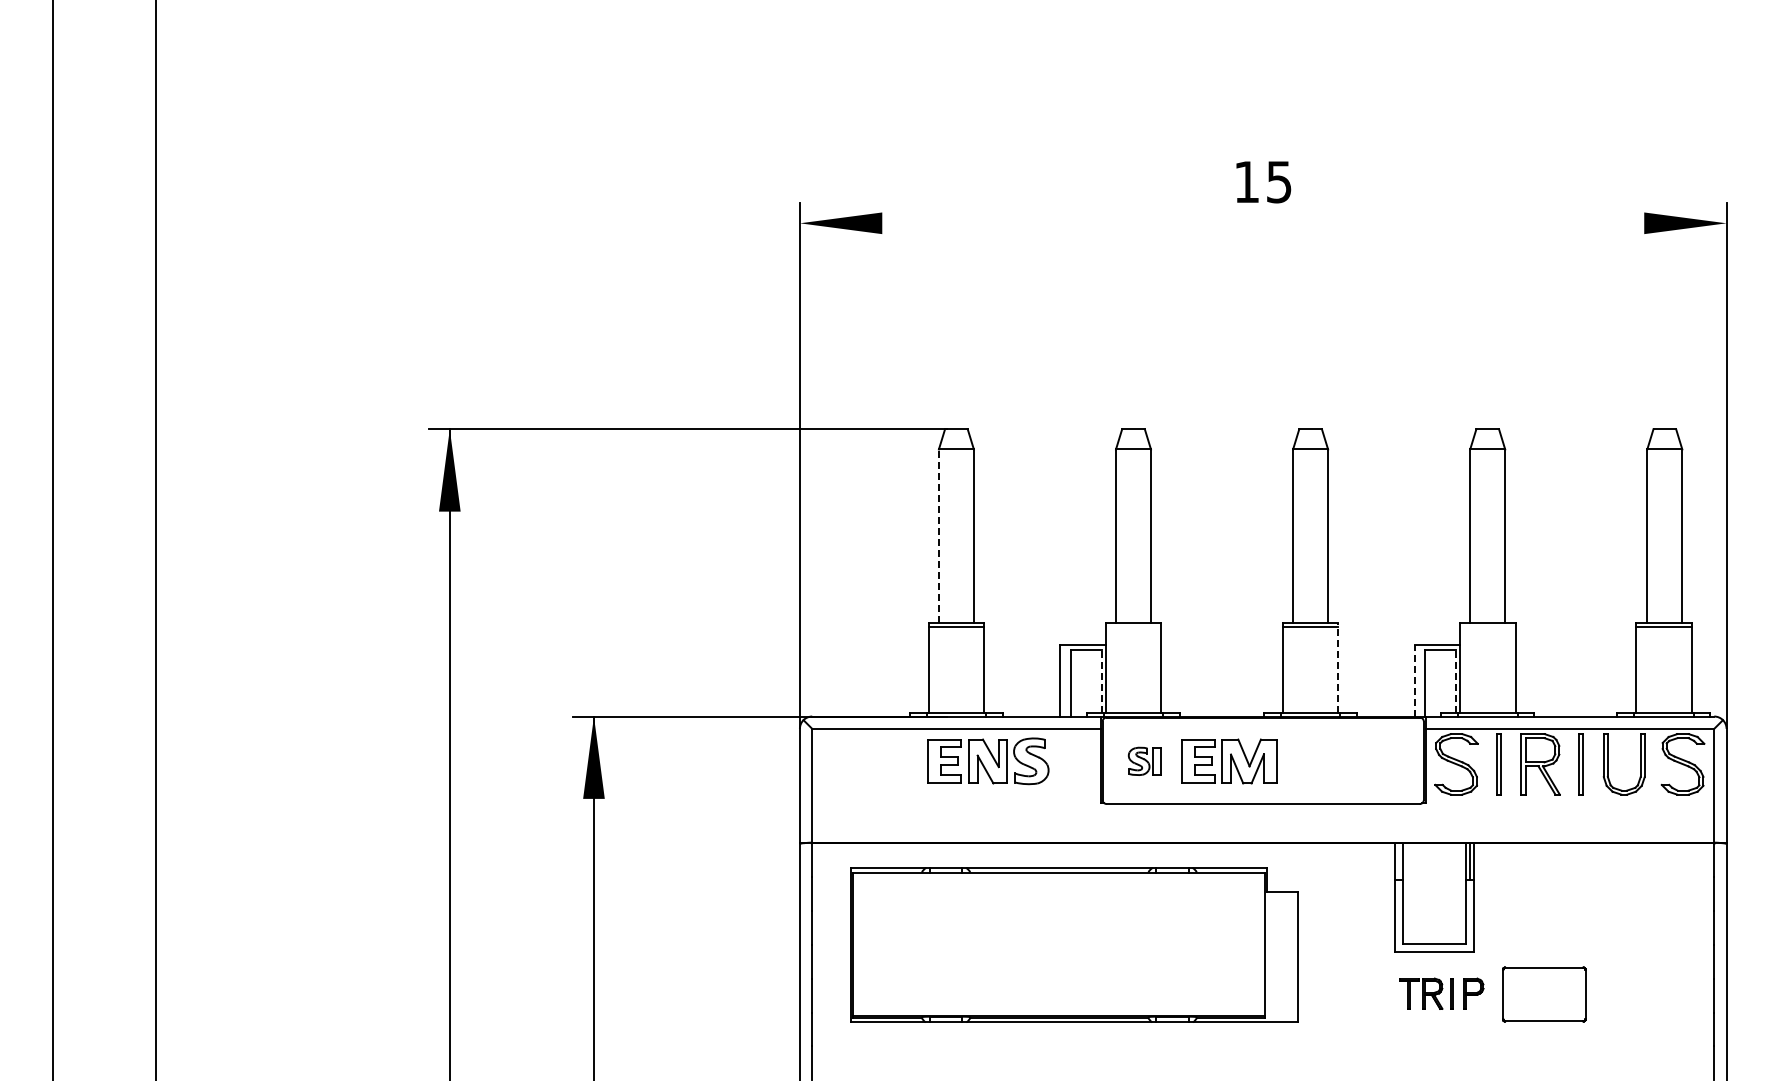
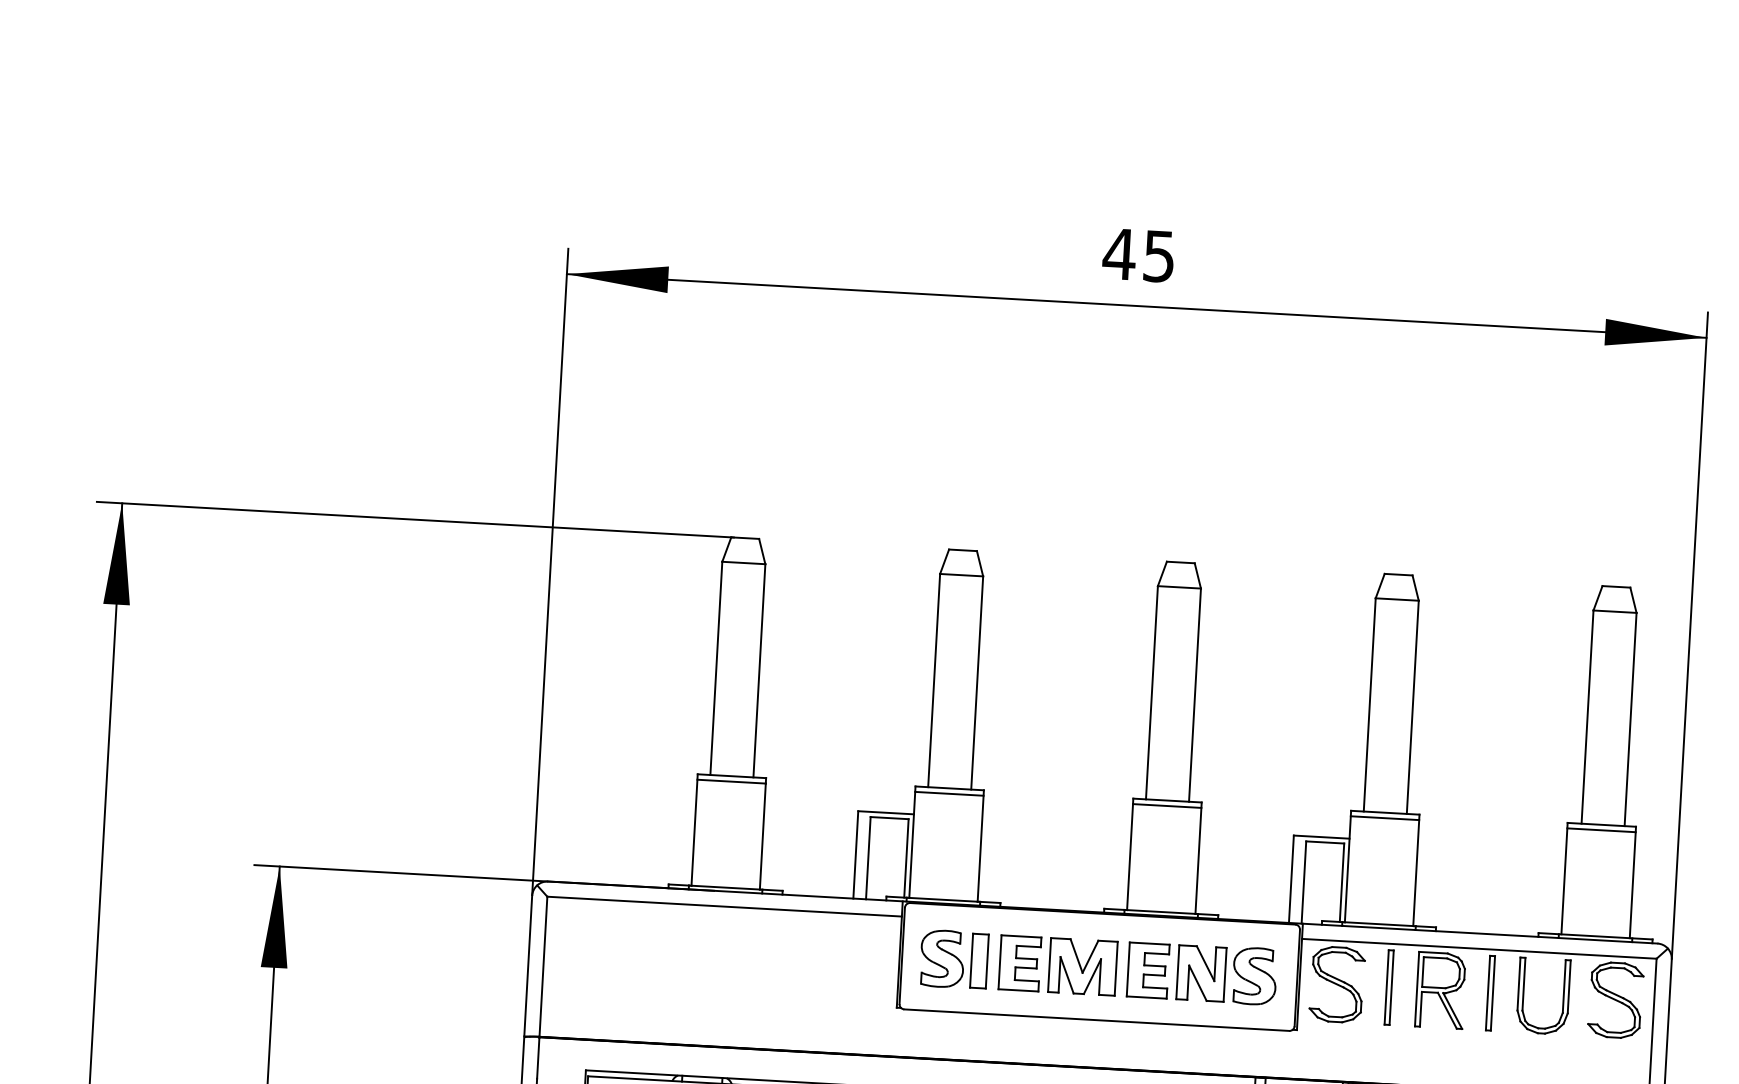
text: (1246, 181) -> (1119, 253), 15 -> 45
line: (1262, 223) -> (1135, 306), added
line: (938, 536) -> (715, 668), dashed -> solid
line: (1133, 627) -> (949, 794), added
line: (1487, 627) -> (1384, 818), added
line: (1338, 667) -> (1198, 857), dashed -> solid
line: (1101, 681) -> (906, 858), dashed -> solid
line: (1414, 681) -> (1291, 879), dashed -> solid
line: (1455, 681) -> (1341, 882), dashed -> solid
part: (988, 761) -> (1202, 973), moved
part: (1144, 761) -> (953, 959), size x1.67

